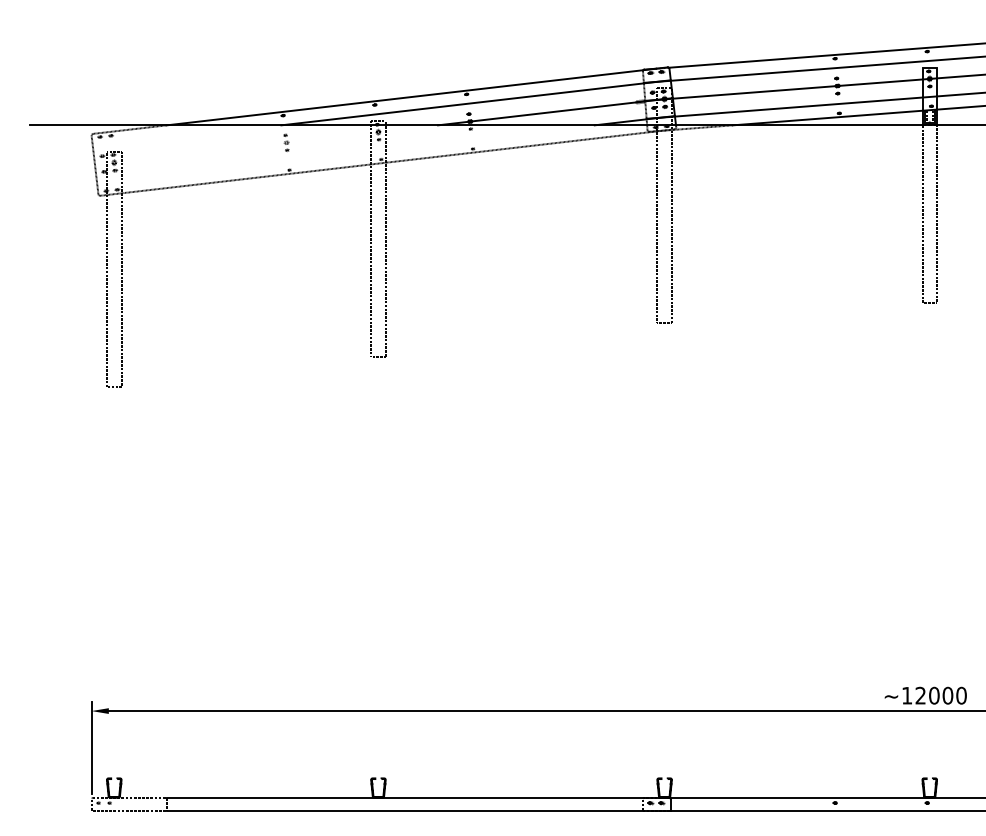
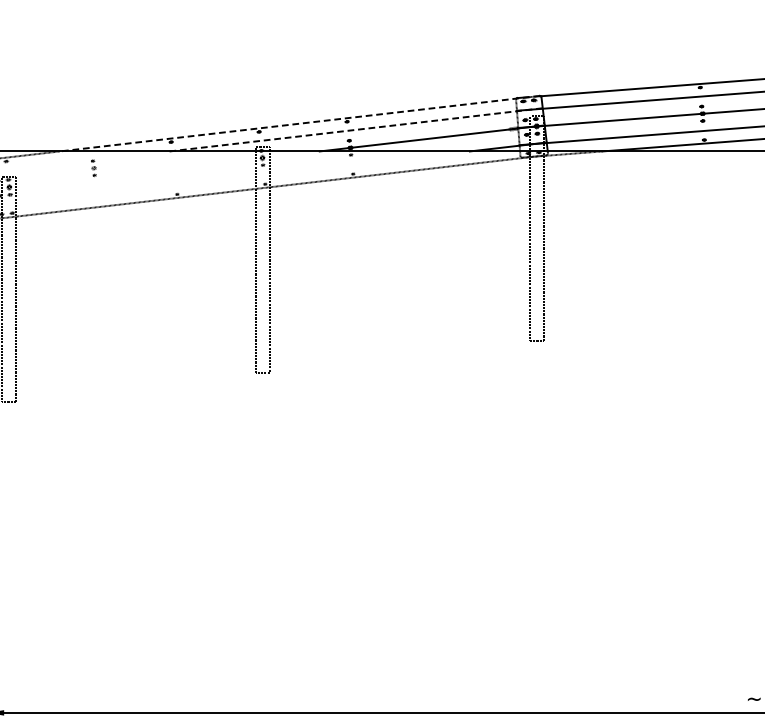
line: (416, 96) -> (299, 123), solid -> dashed
line: (476, 102) -> (356, 129), solid -> dashed
part: (286, 142) -> (93, 167), moved

